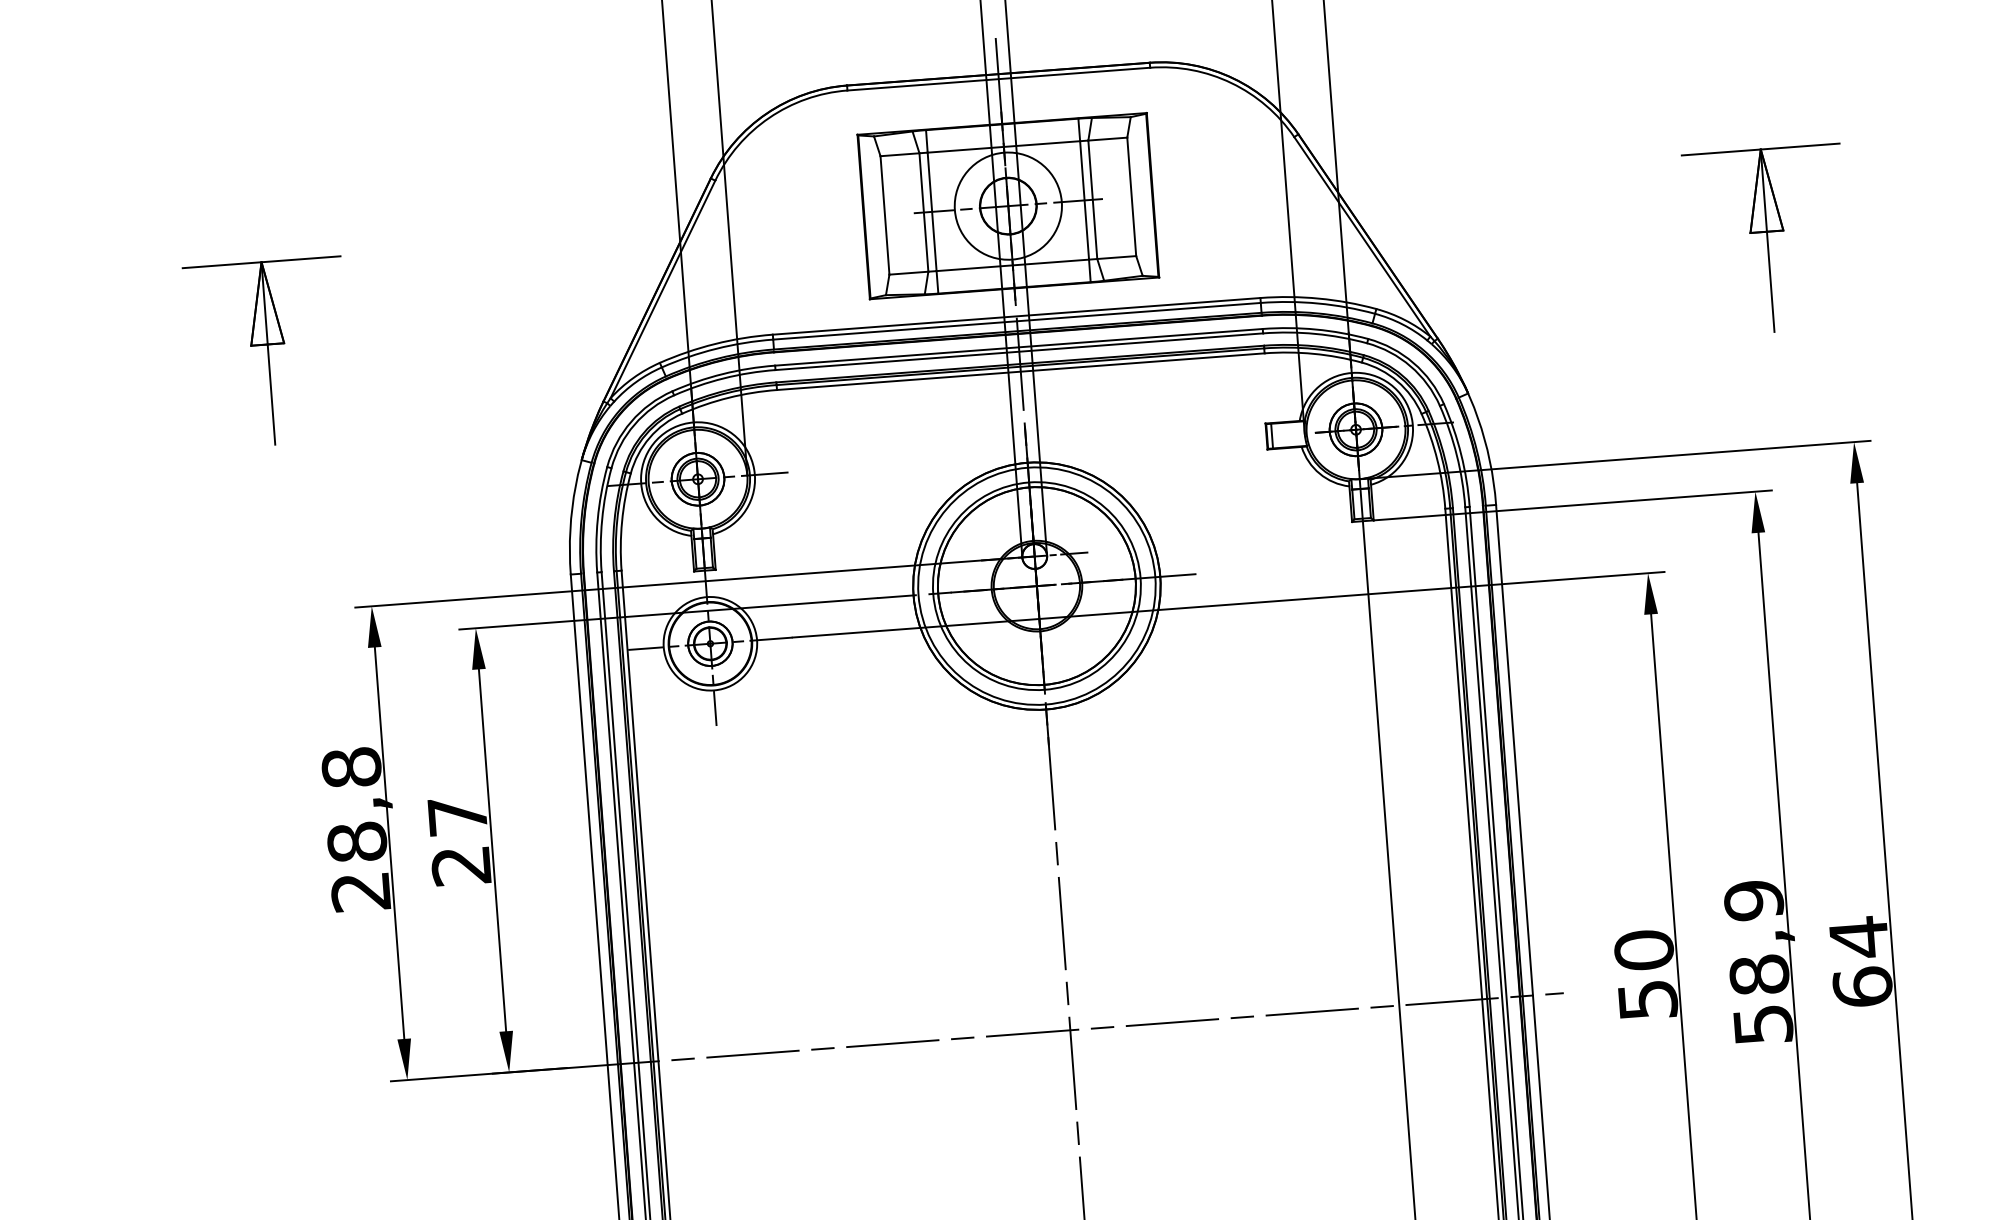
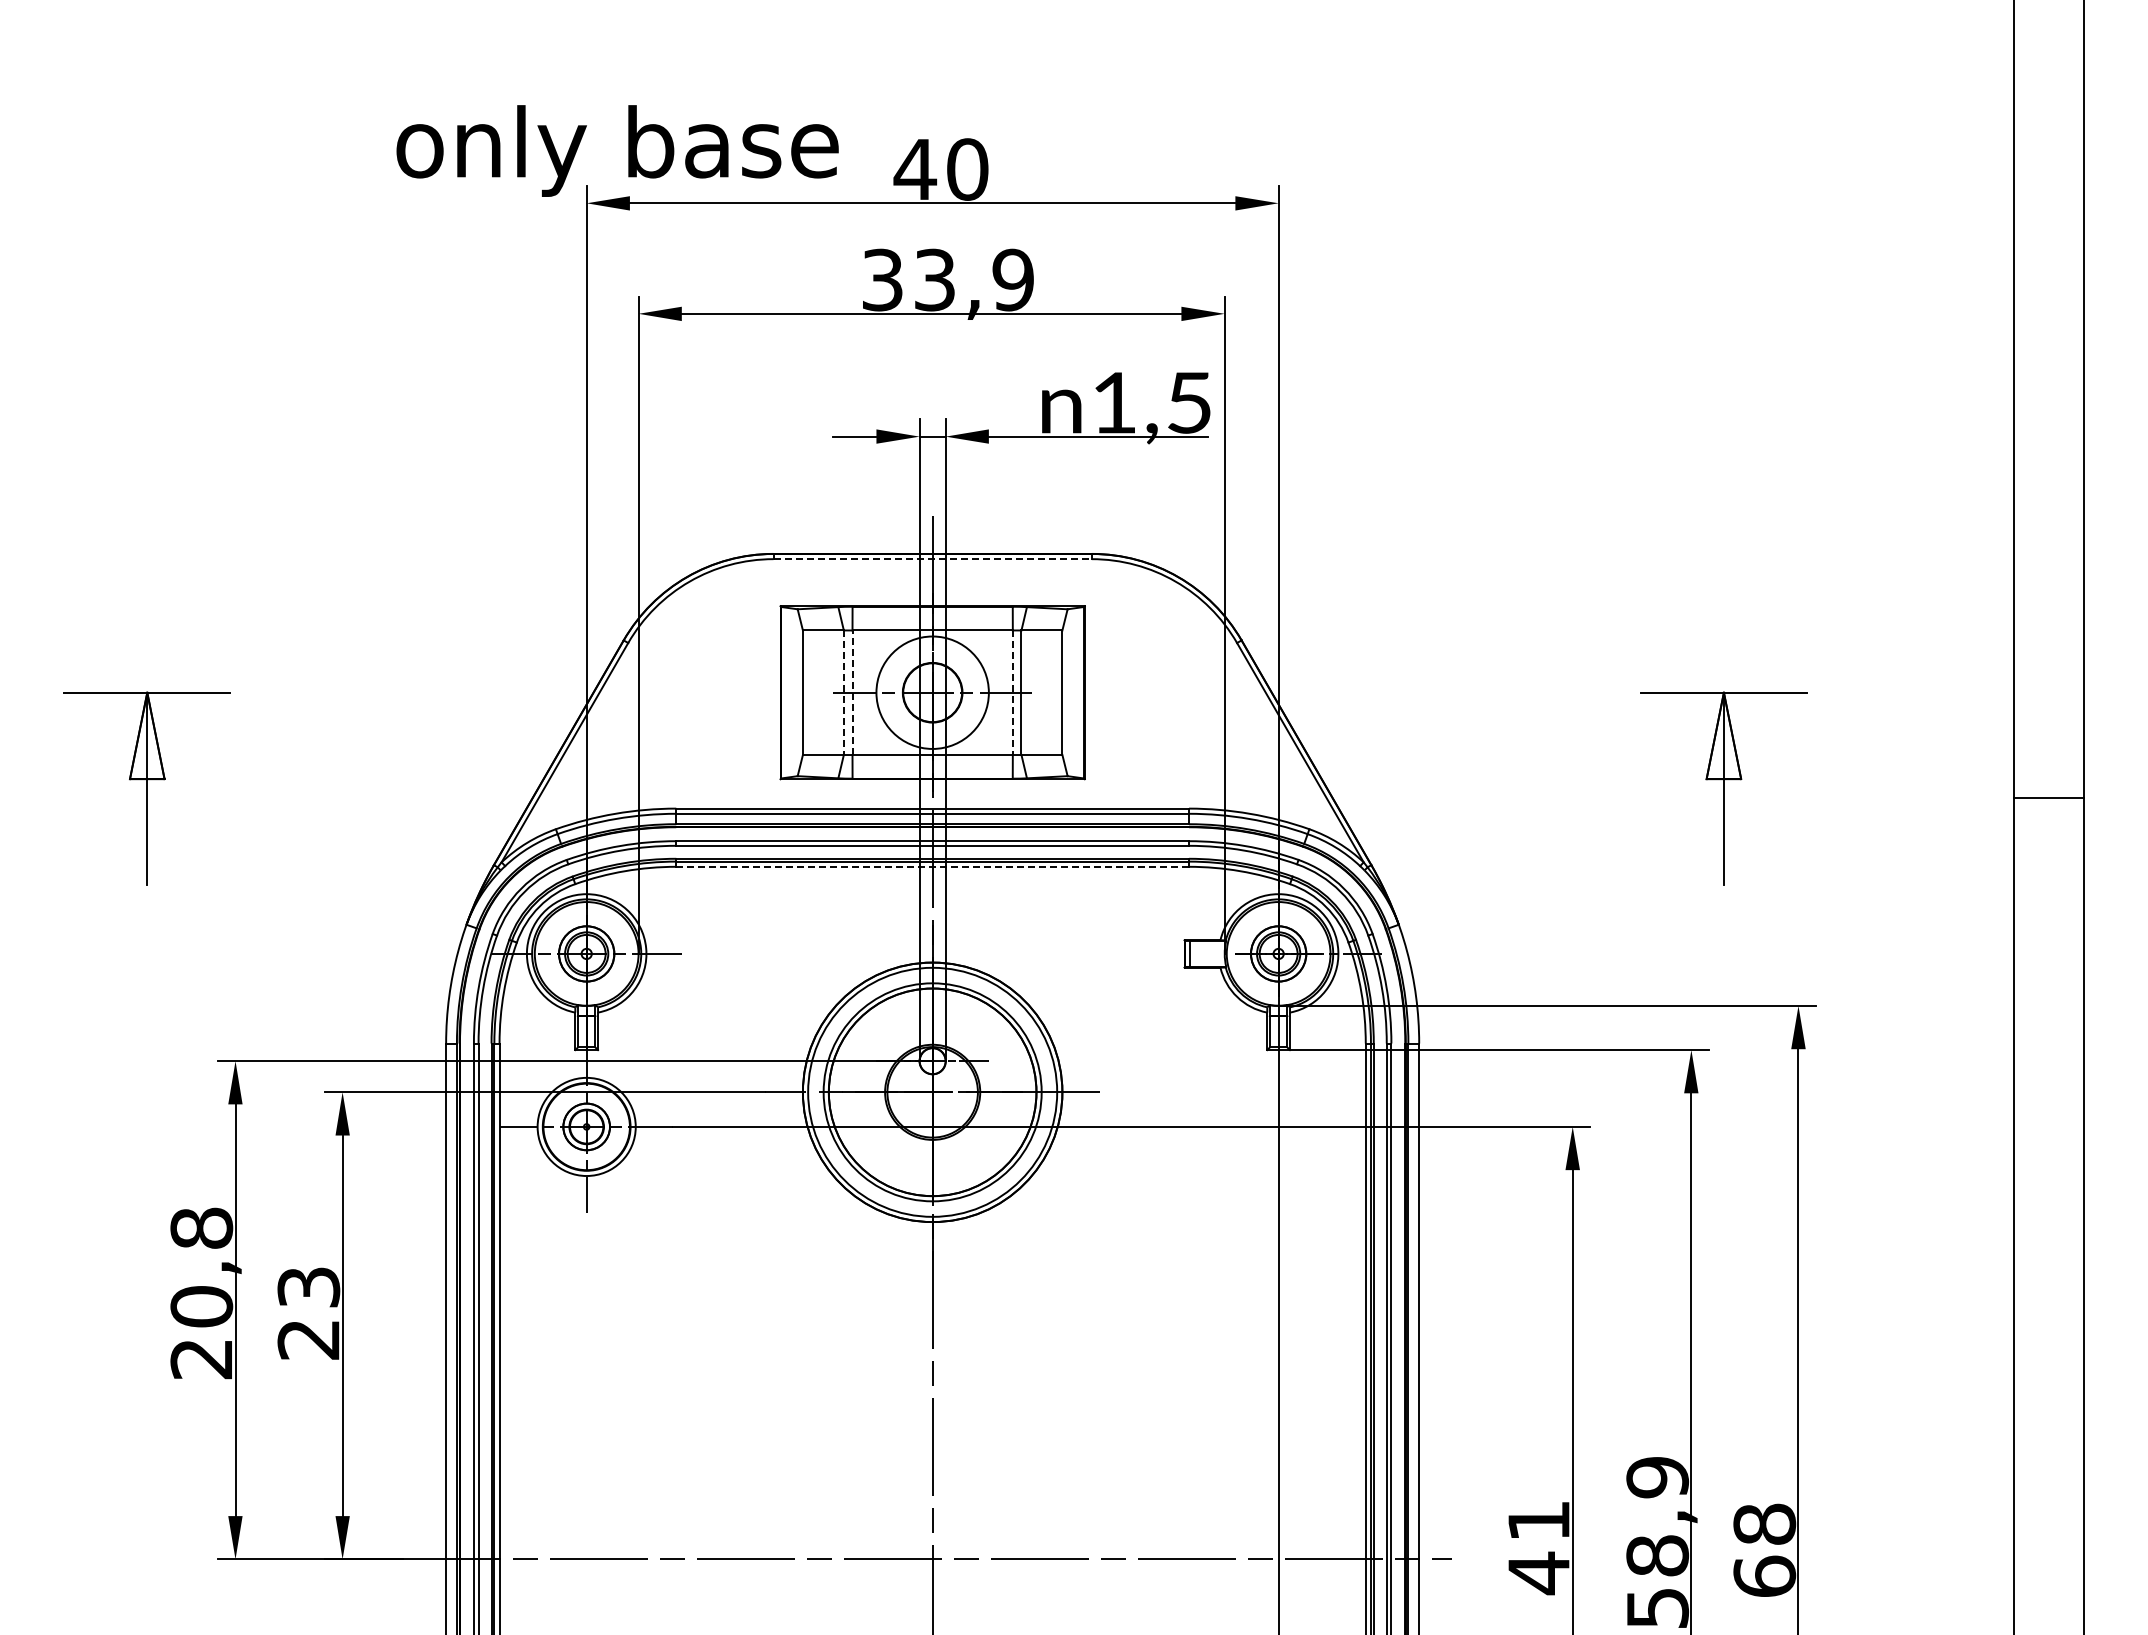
line: (999, 79) -> (933, 559), solid -> dashed
line: (1084, 201) -> (1012, 693), solid -> dashed
line: (932, 211) -> (852, 692), solid -> dashed
line: (923, 213) -> (843, 693), solid -> dashed
line: (1021, 371) -> (933, 866), solid -> dashed
text: (457, 816) -> (308, 1287), 27 -> 23
text: (356, 842) -> (201, 1306), 28,8 -> 20,8
text: (1858, 937) -> (1764, 1524), 64 -> 68
text: (1645, 975) -> (1538, 1547), 50 -> 41

